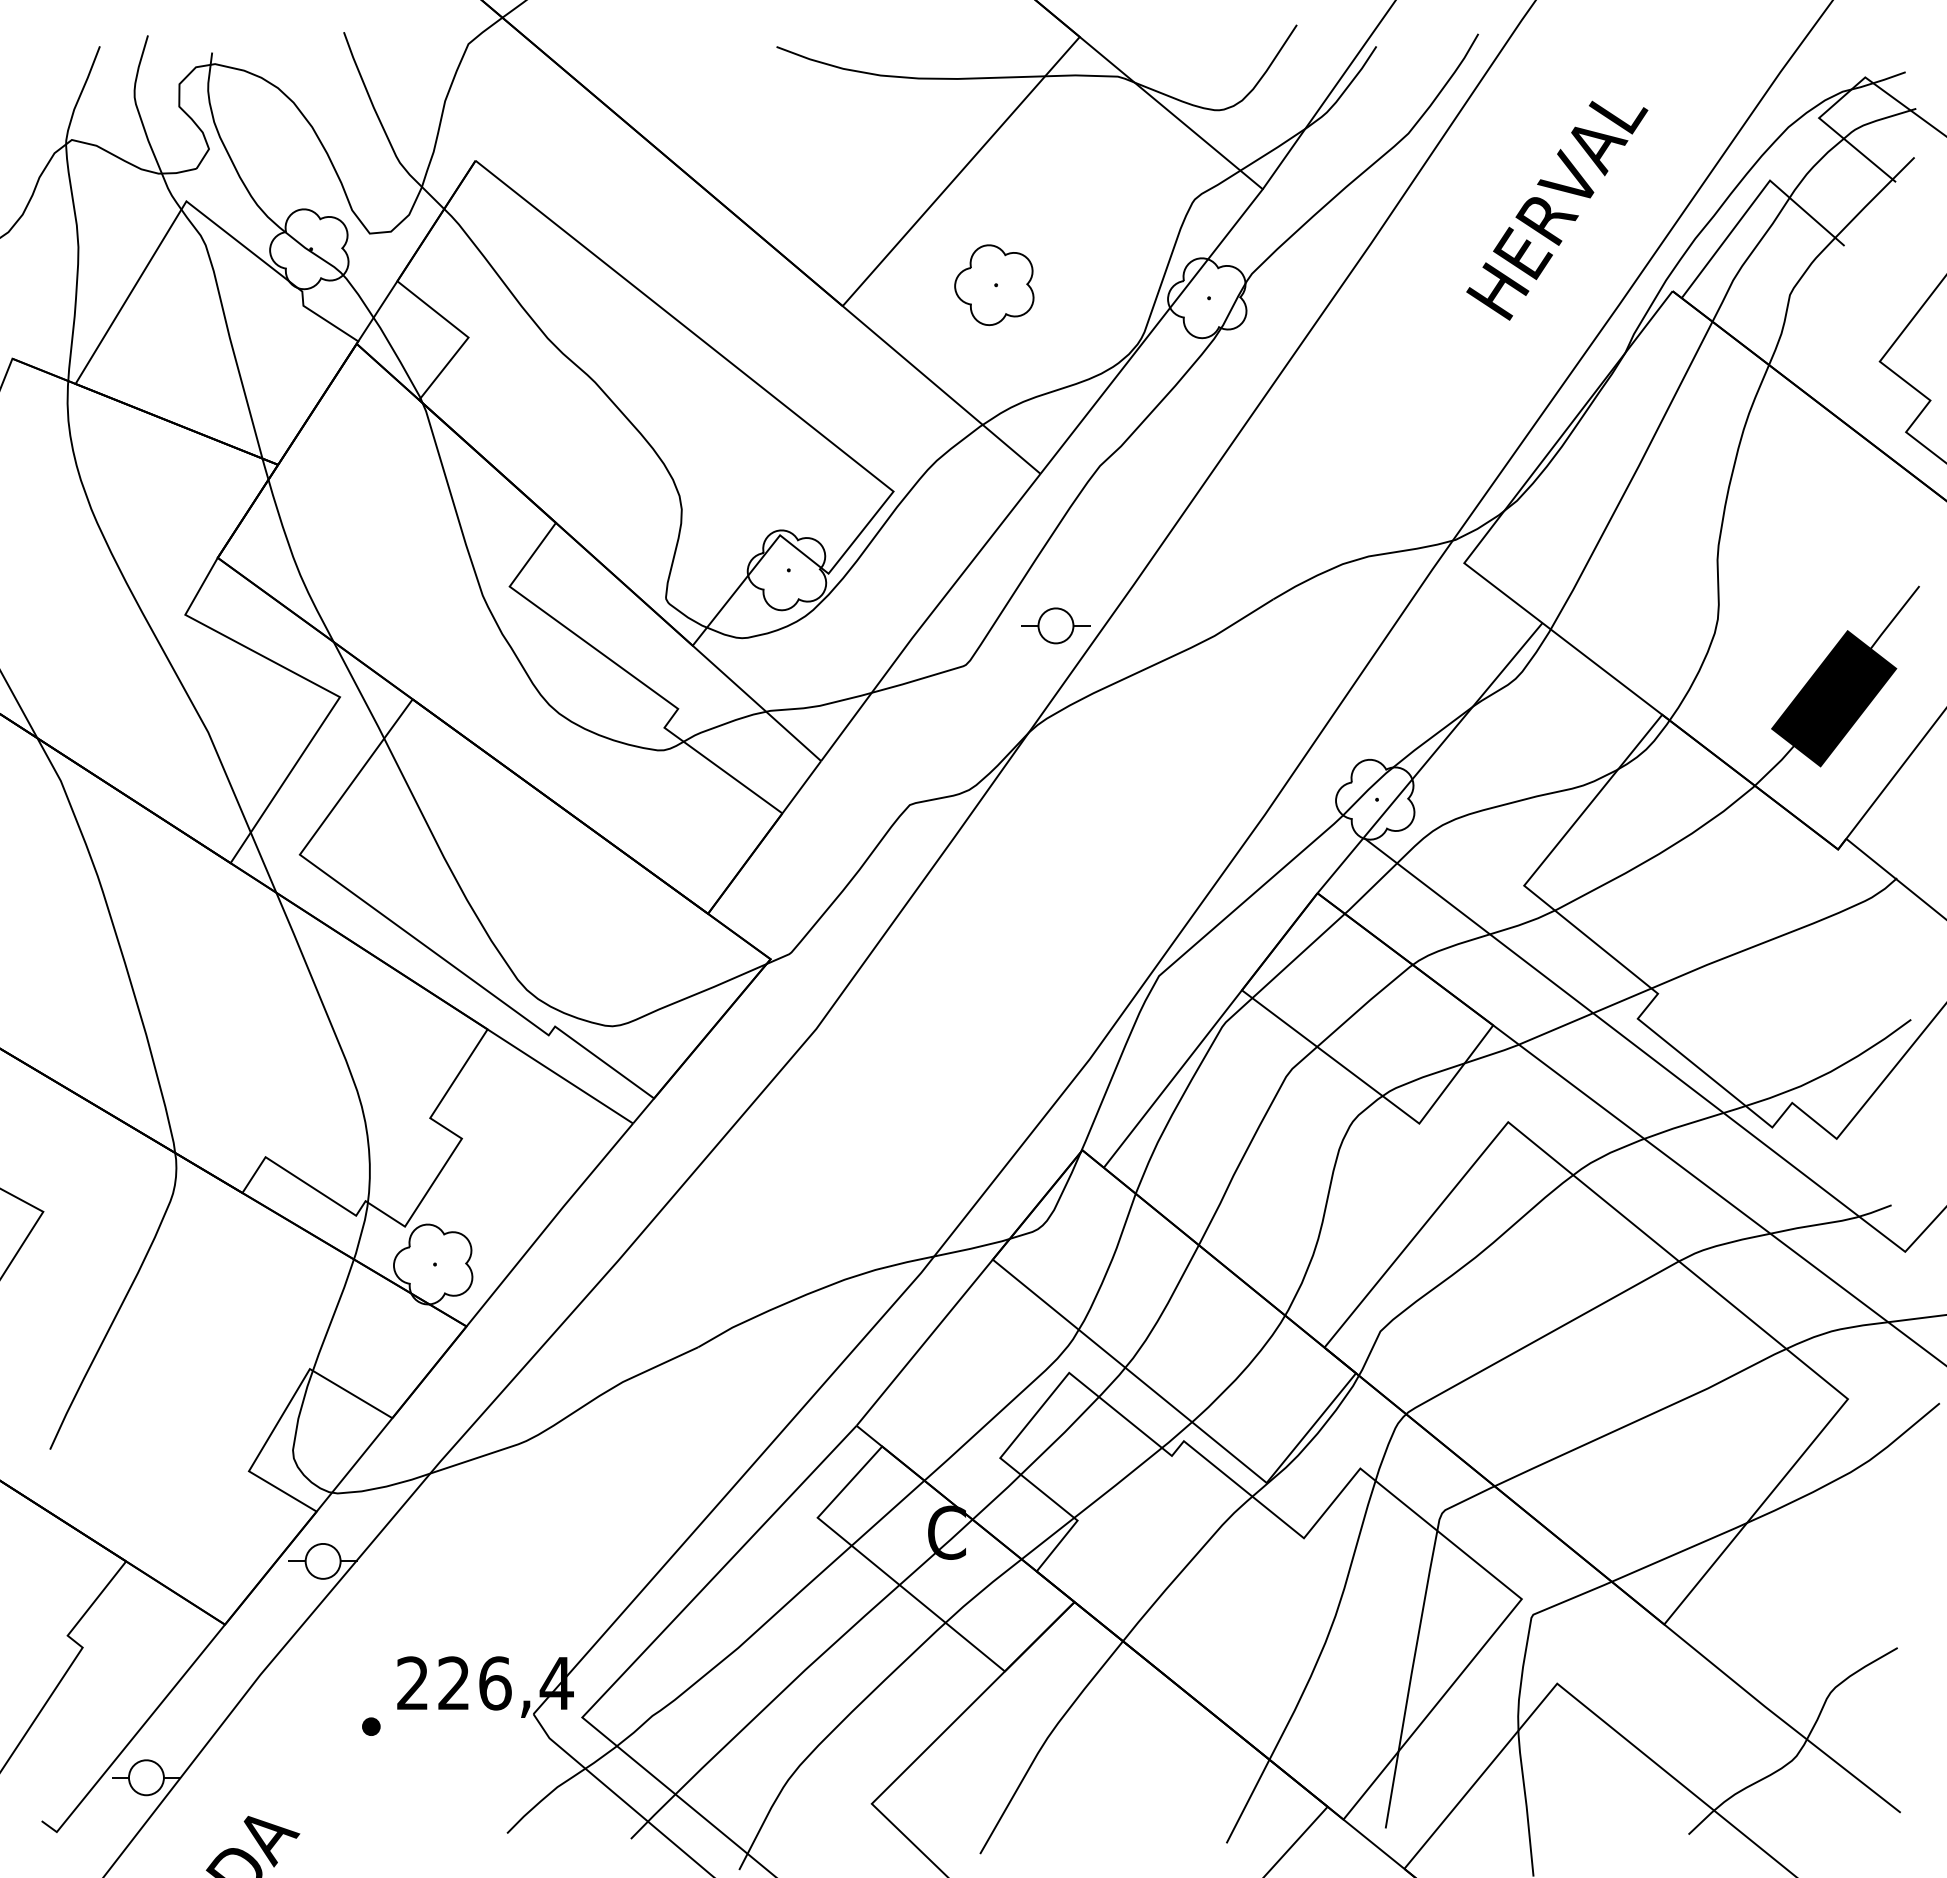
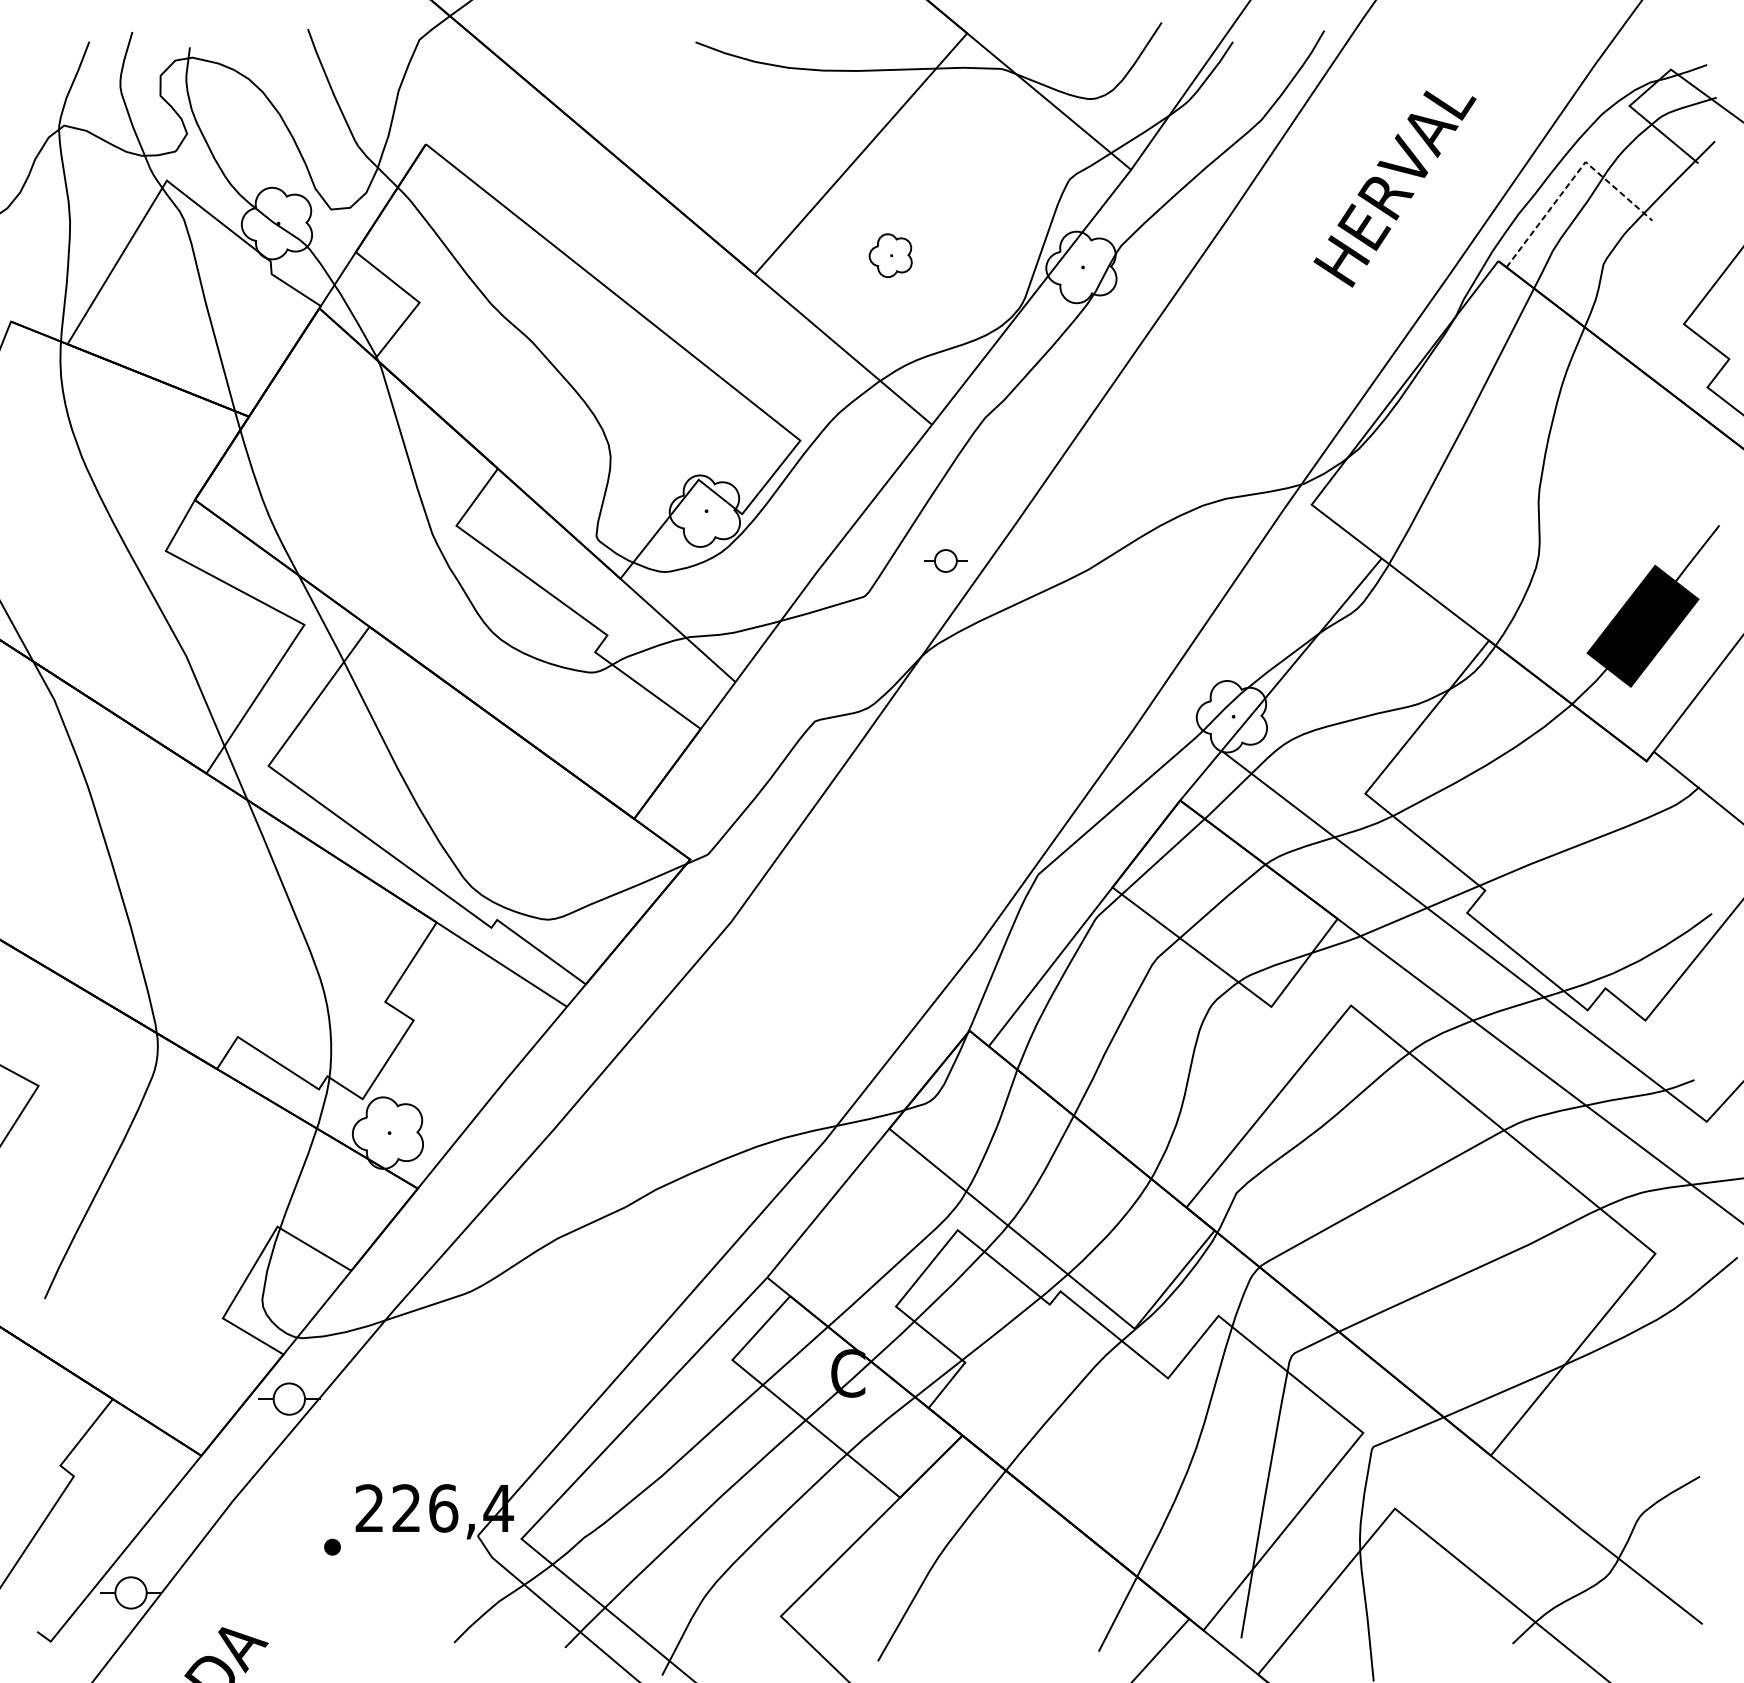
line: (1756, 198) -> (1573, 178), solid -> dashed
part: (994, 284) -> (890, 255), size x0.6
part: (1055, 625) -> (945, 560), size x0.7

